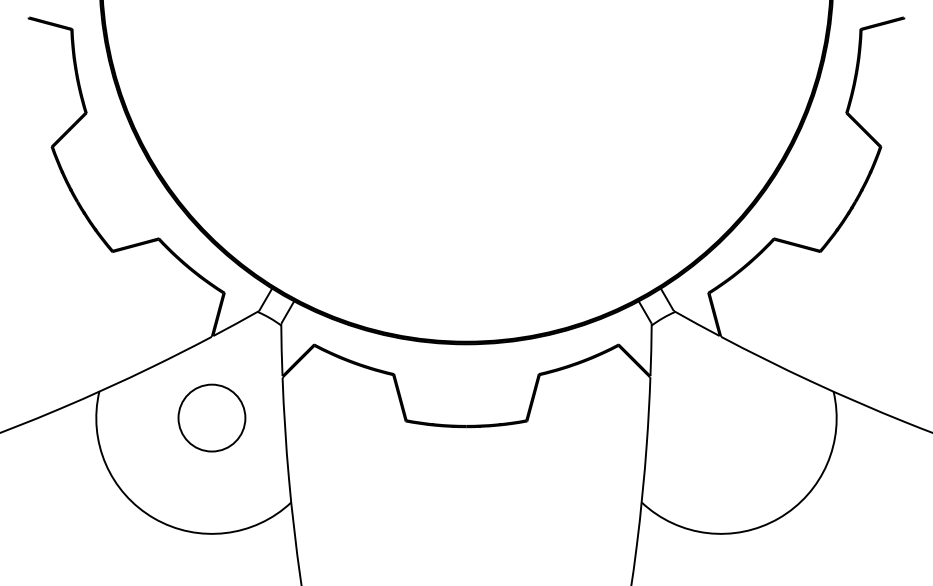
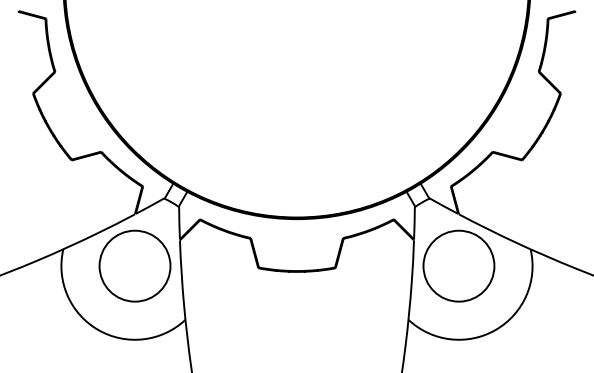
circle: (211, 417) -> (134, 265), size x1.67
circle: (720, 417) -> (458, 265), added

